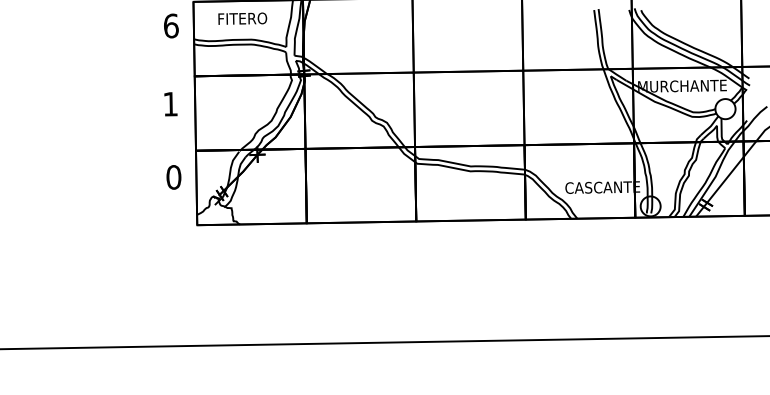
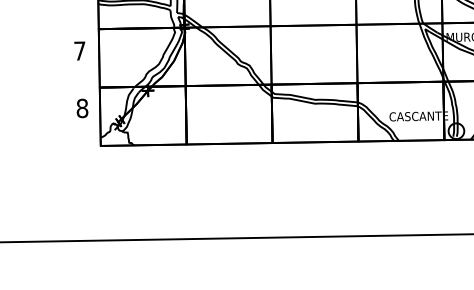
text: (170, 104) -> (79, 51), 1 -> 7
text: (173, 177) -> (82, 108), 0 -> 8

